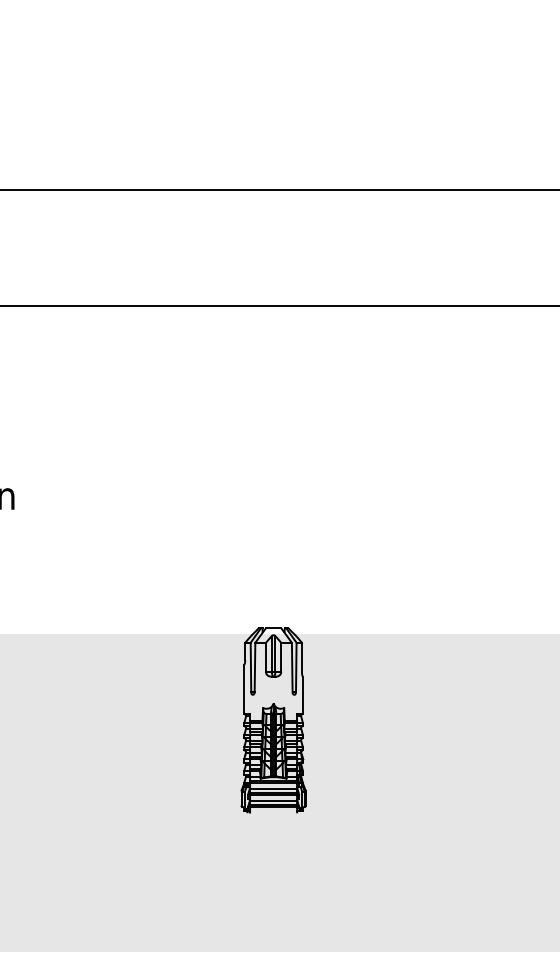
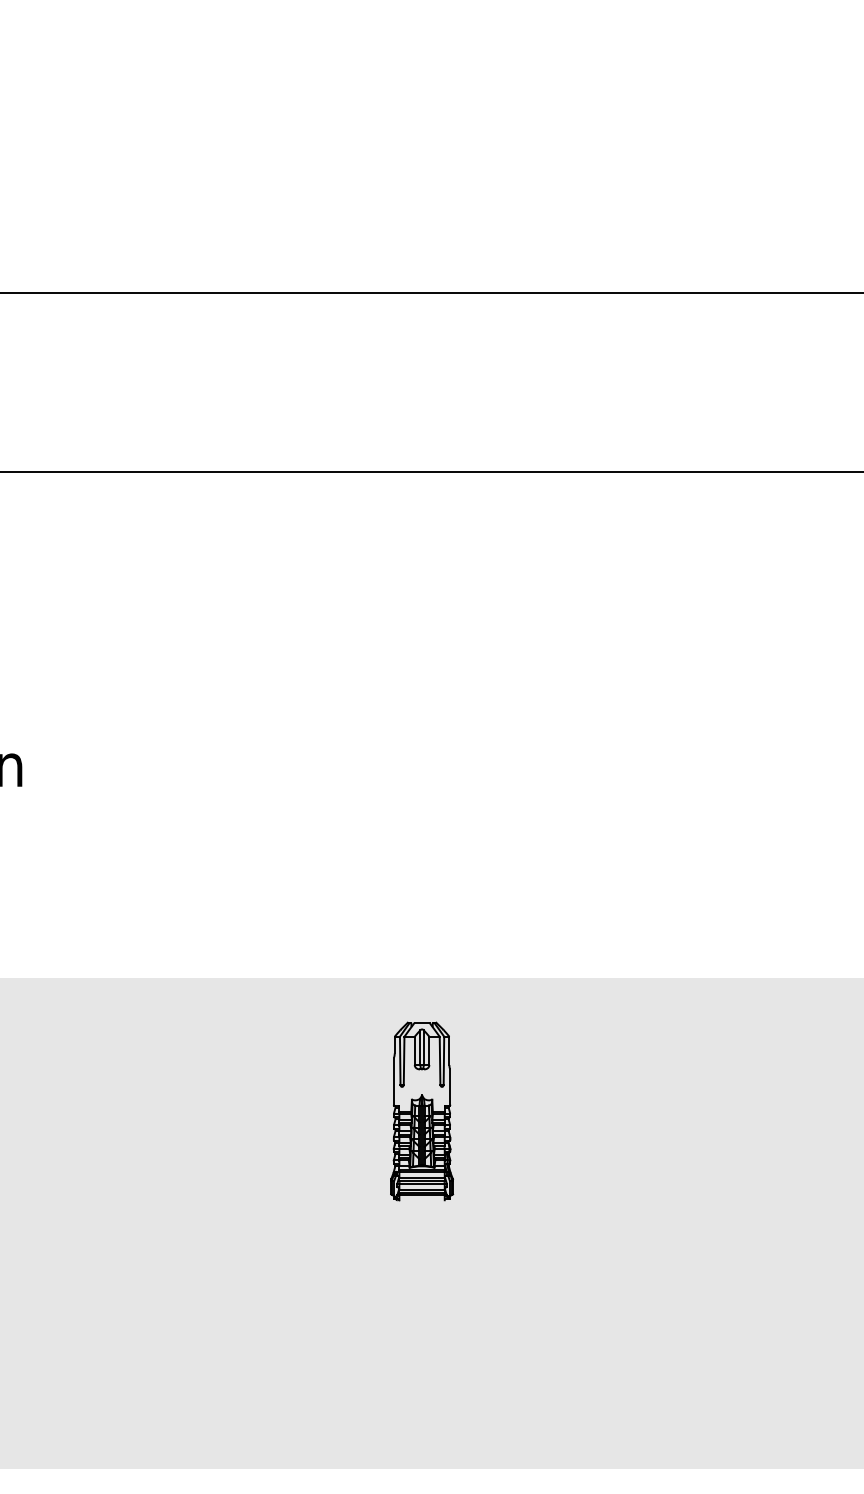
part: (273, 719) -> (421, 1110), size x0.62

